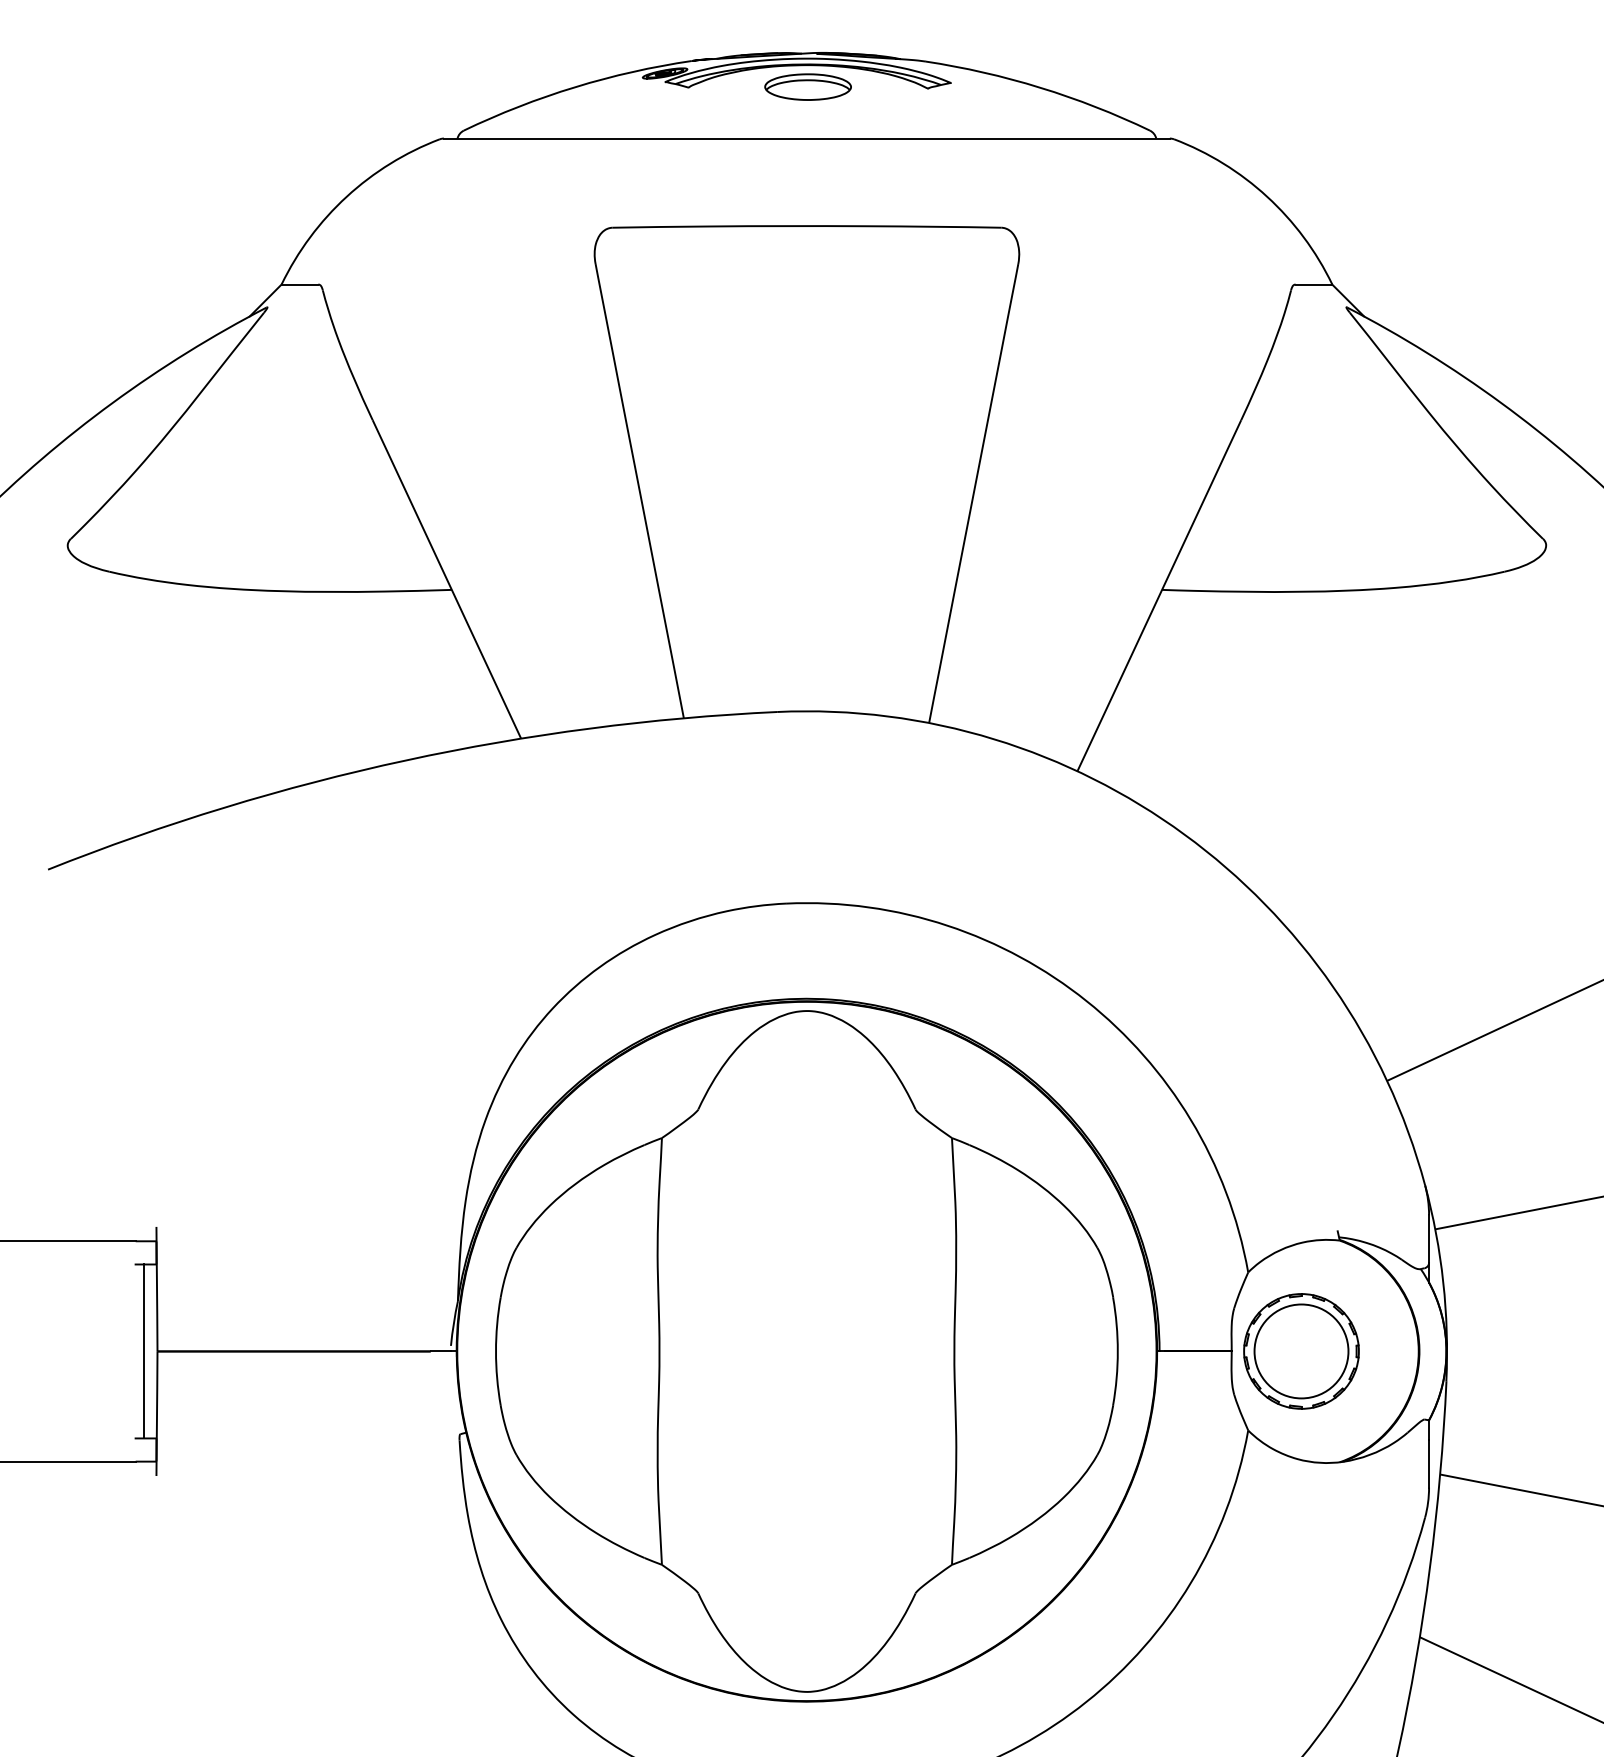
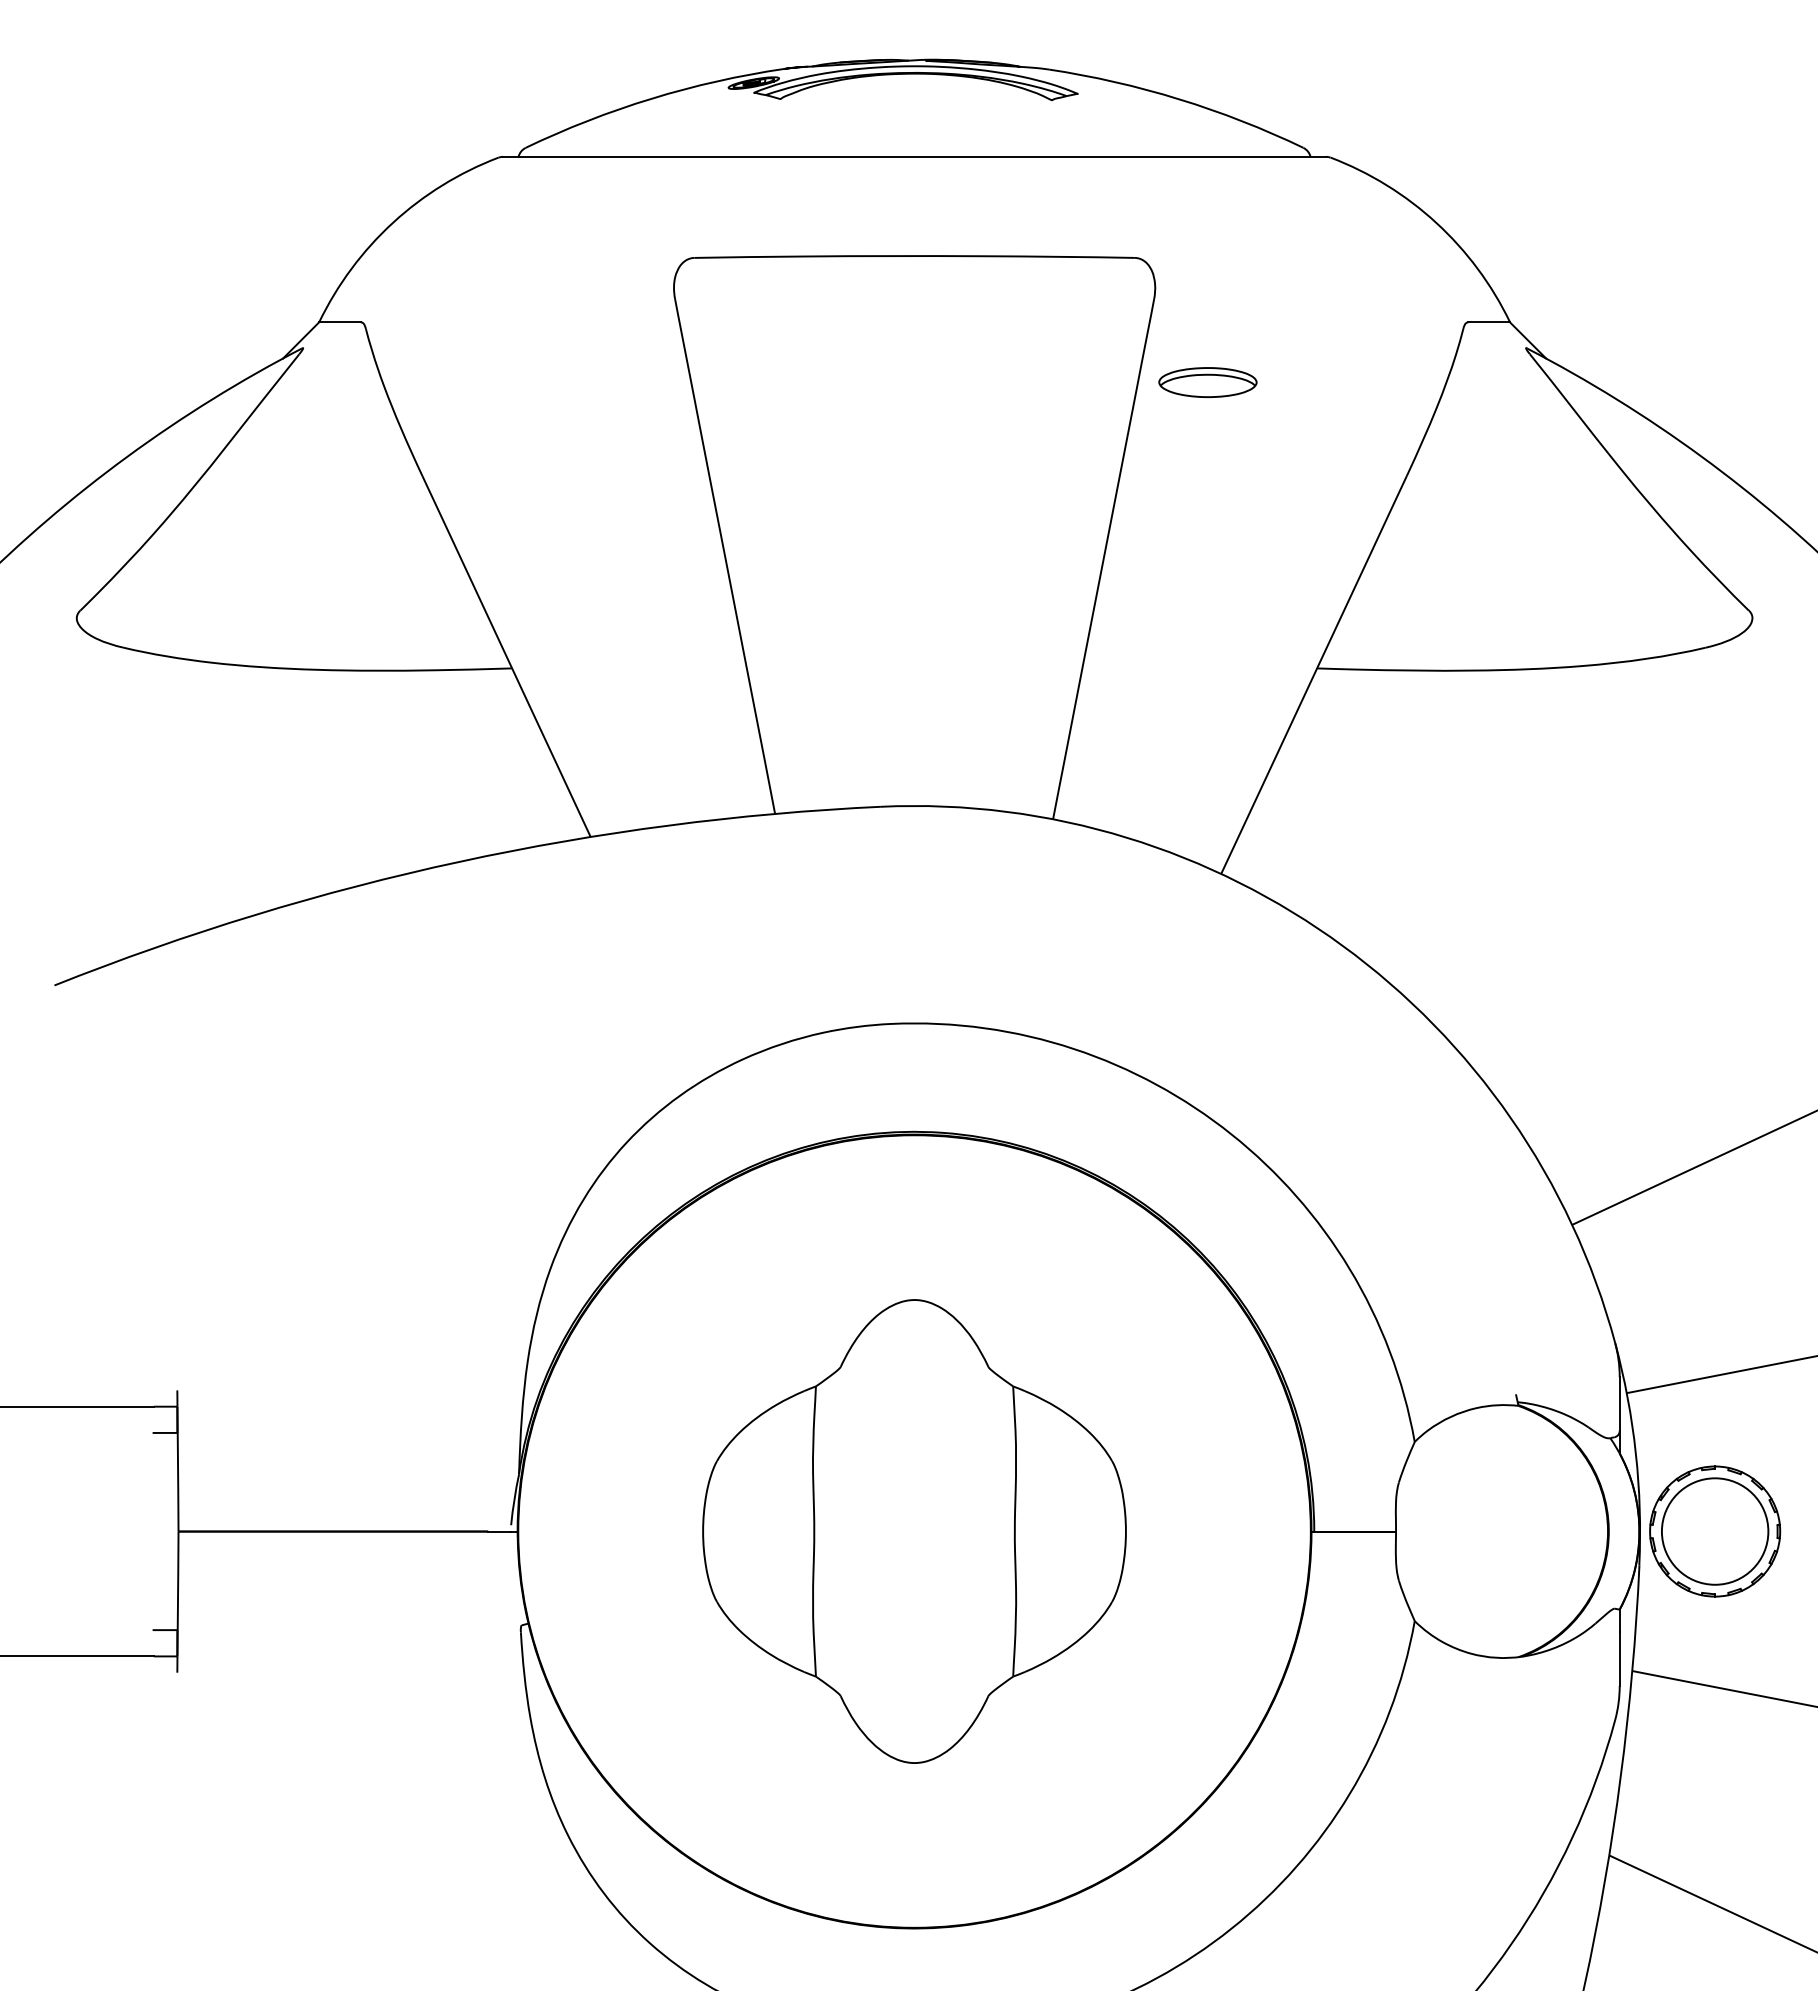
part: (807, 87) -> (1207, 382), moved
line: (144, 1351) -> (163, 1531), removed
part: (806, 1351) -> (914, 1531), size x0.6
part: (1301, 1351) -> (1715, 1531), moved

